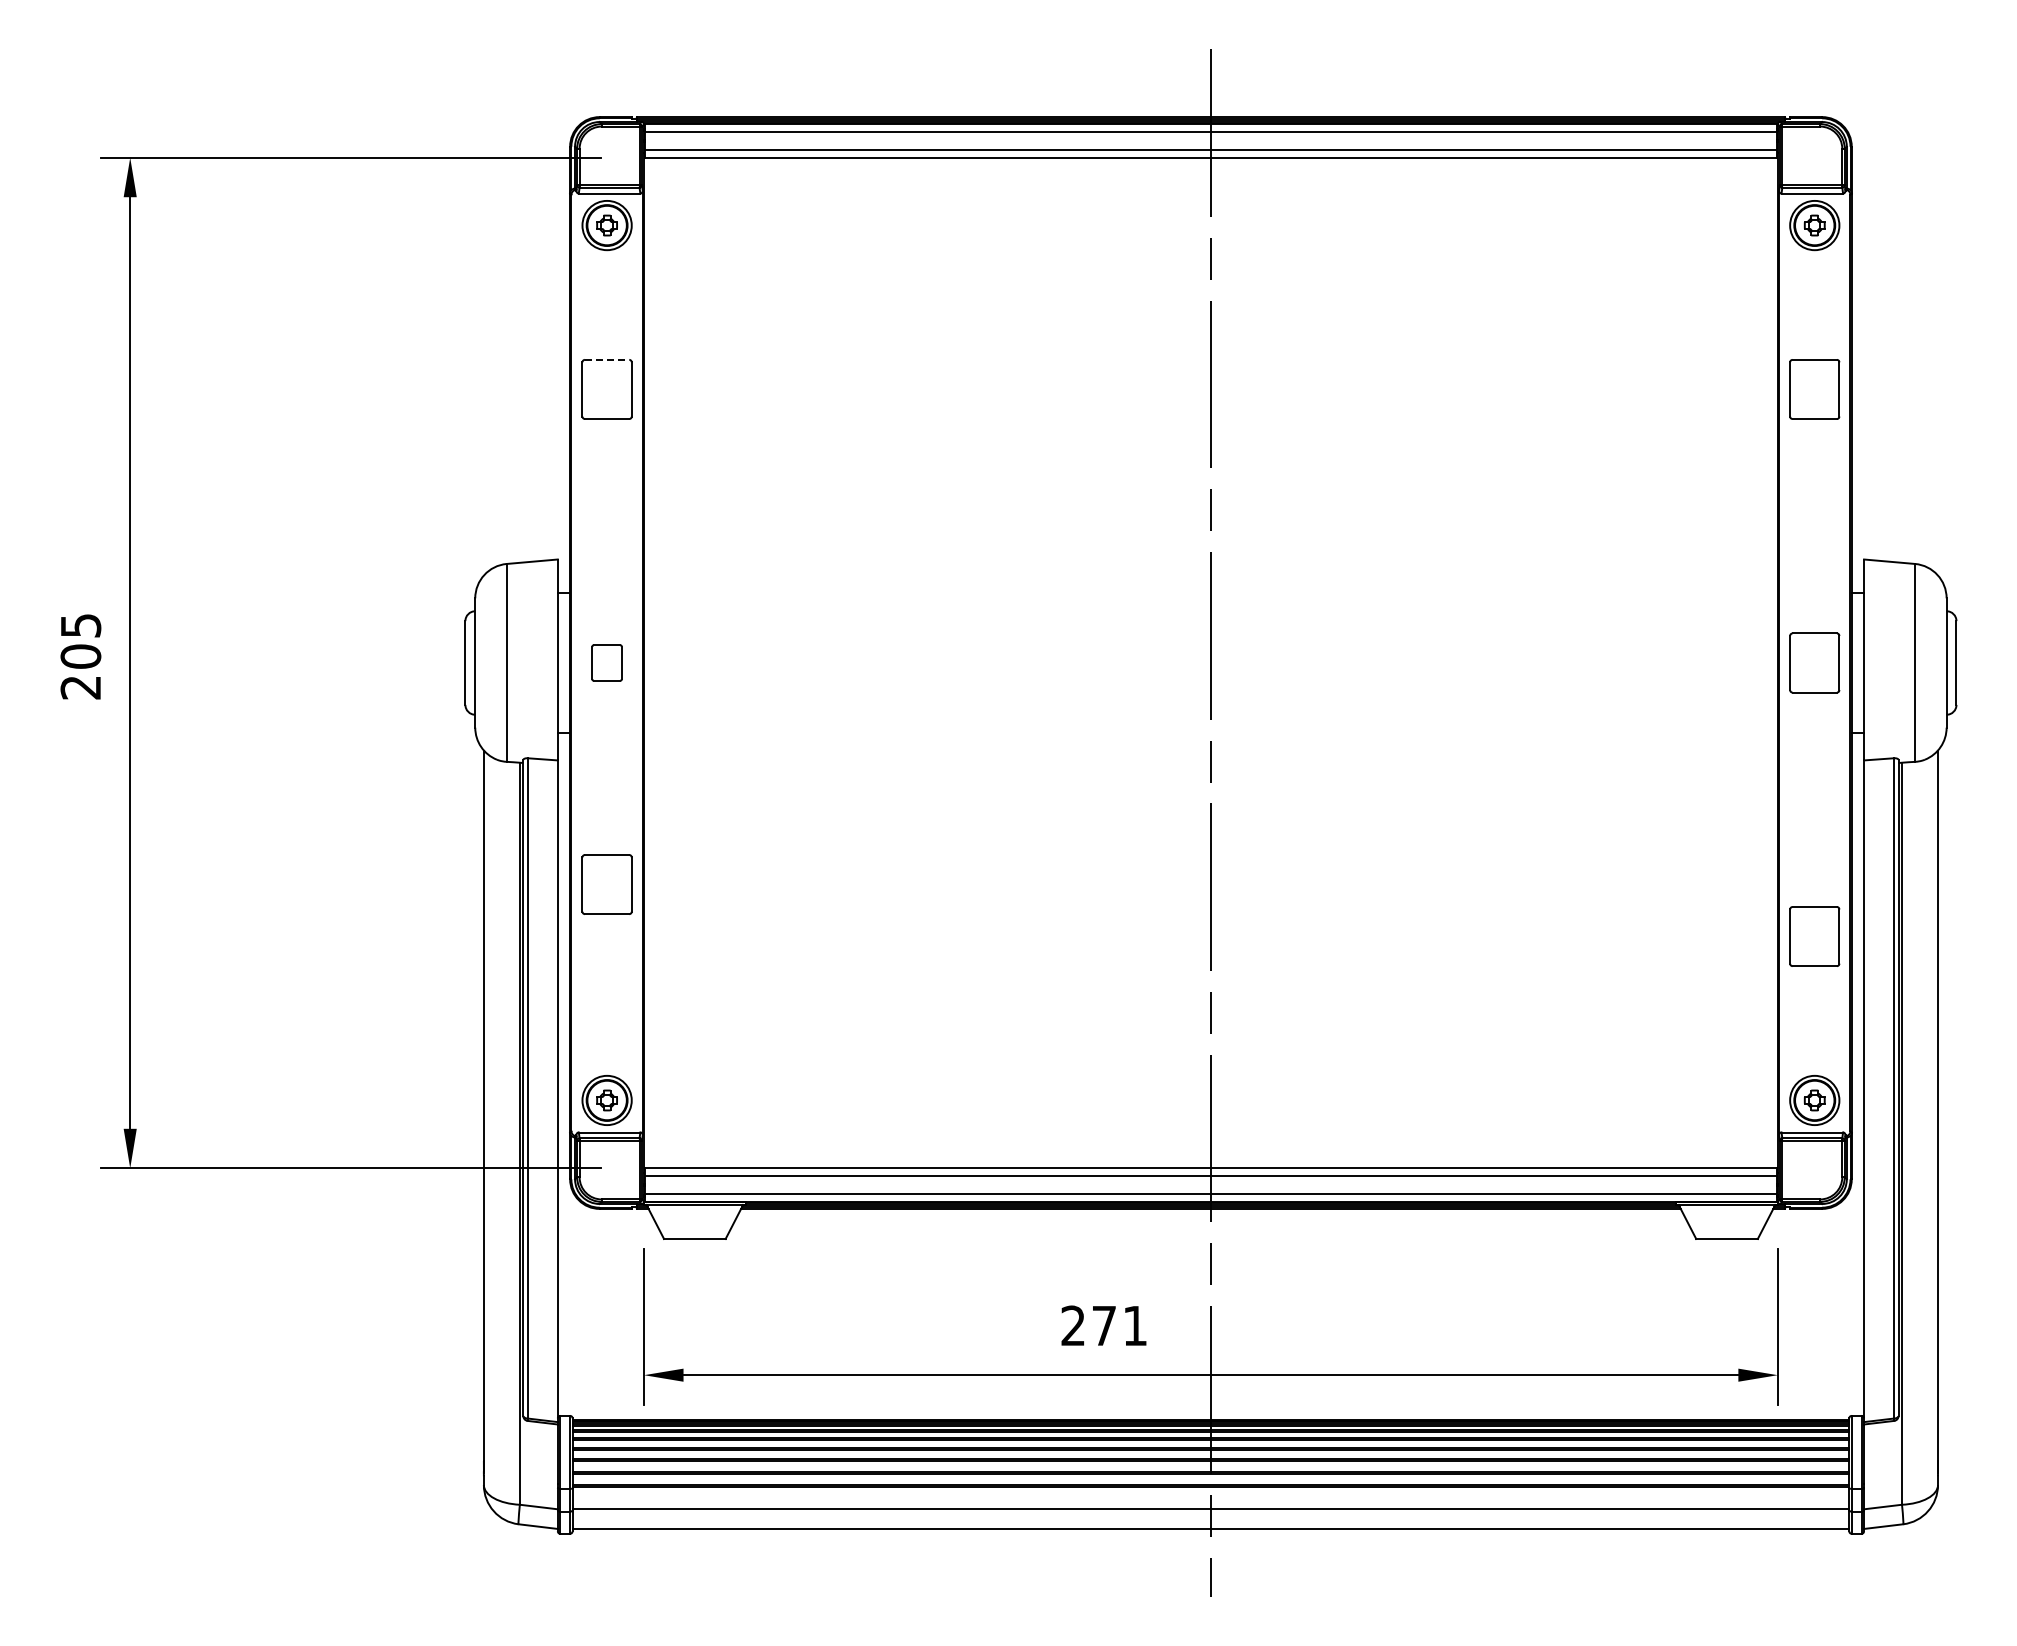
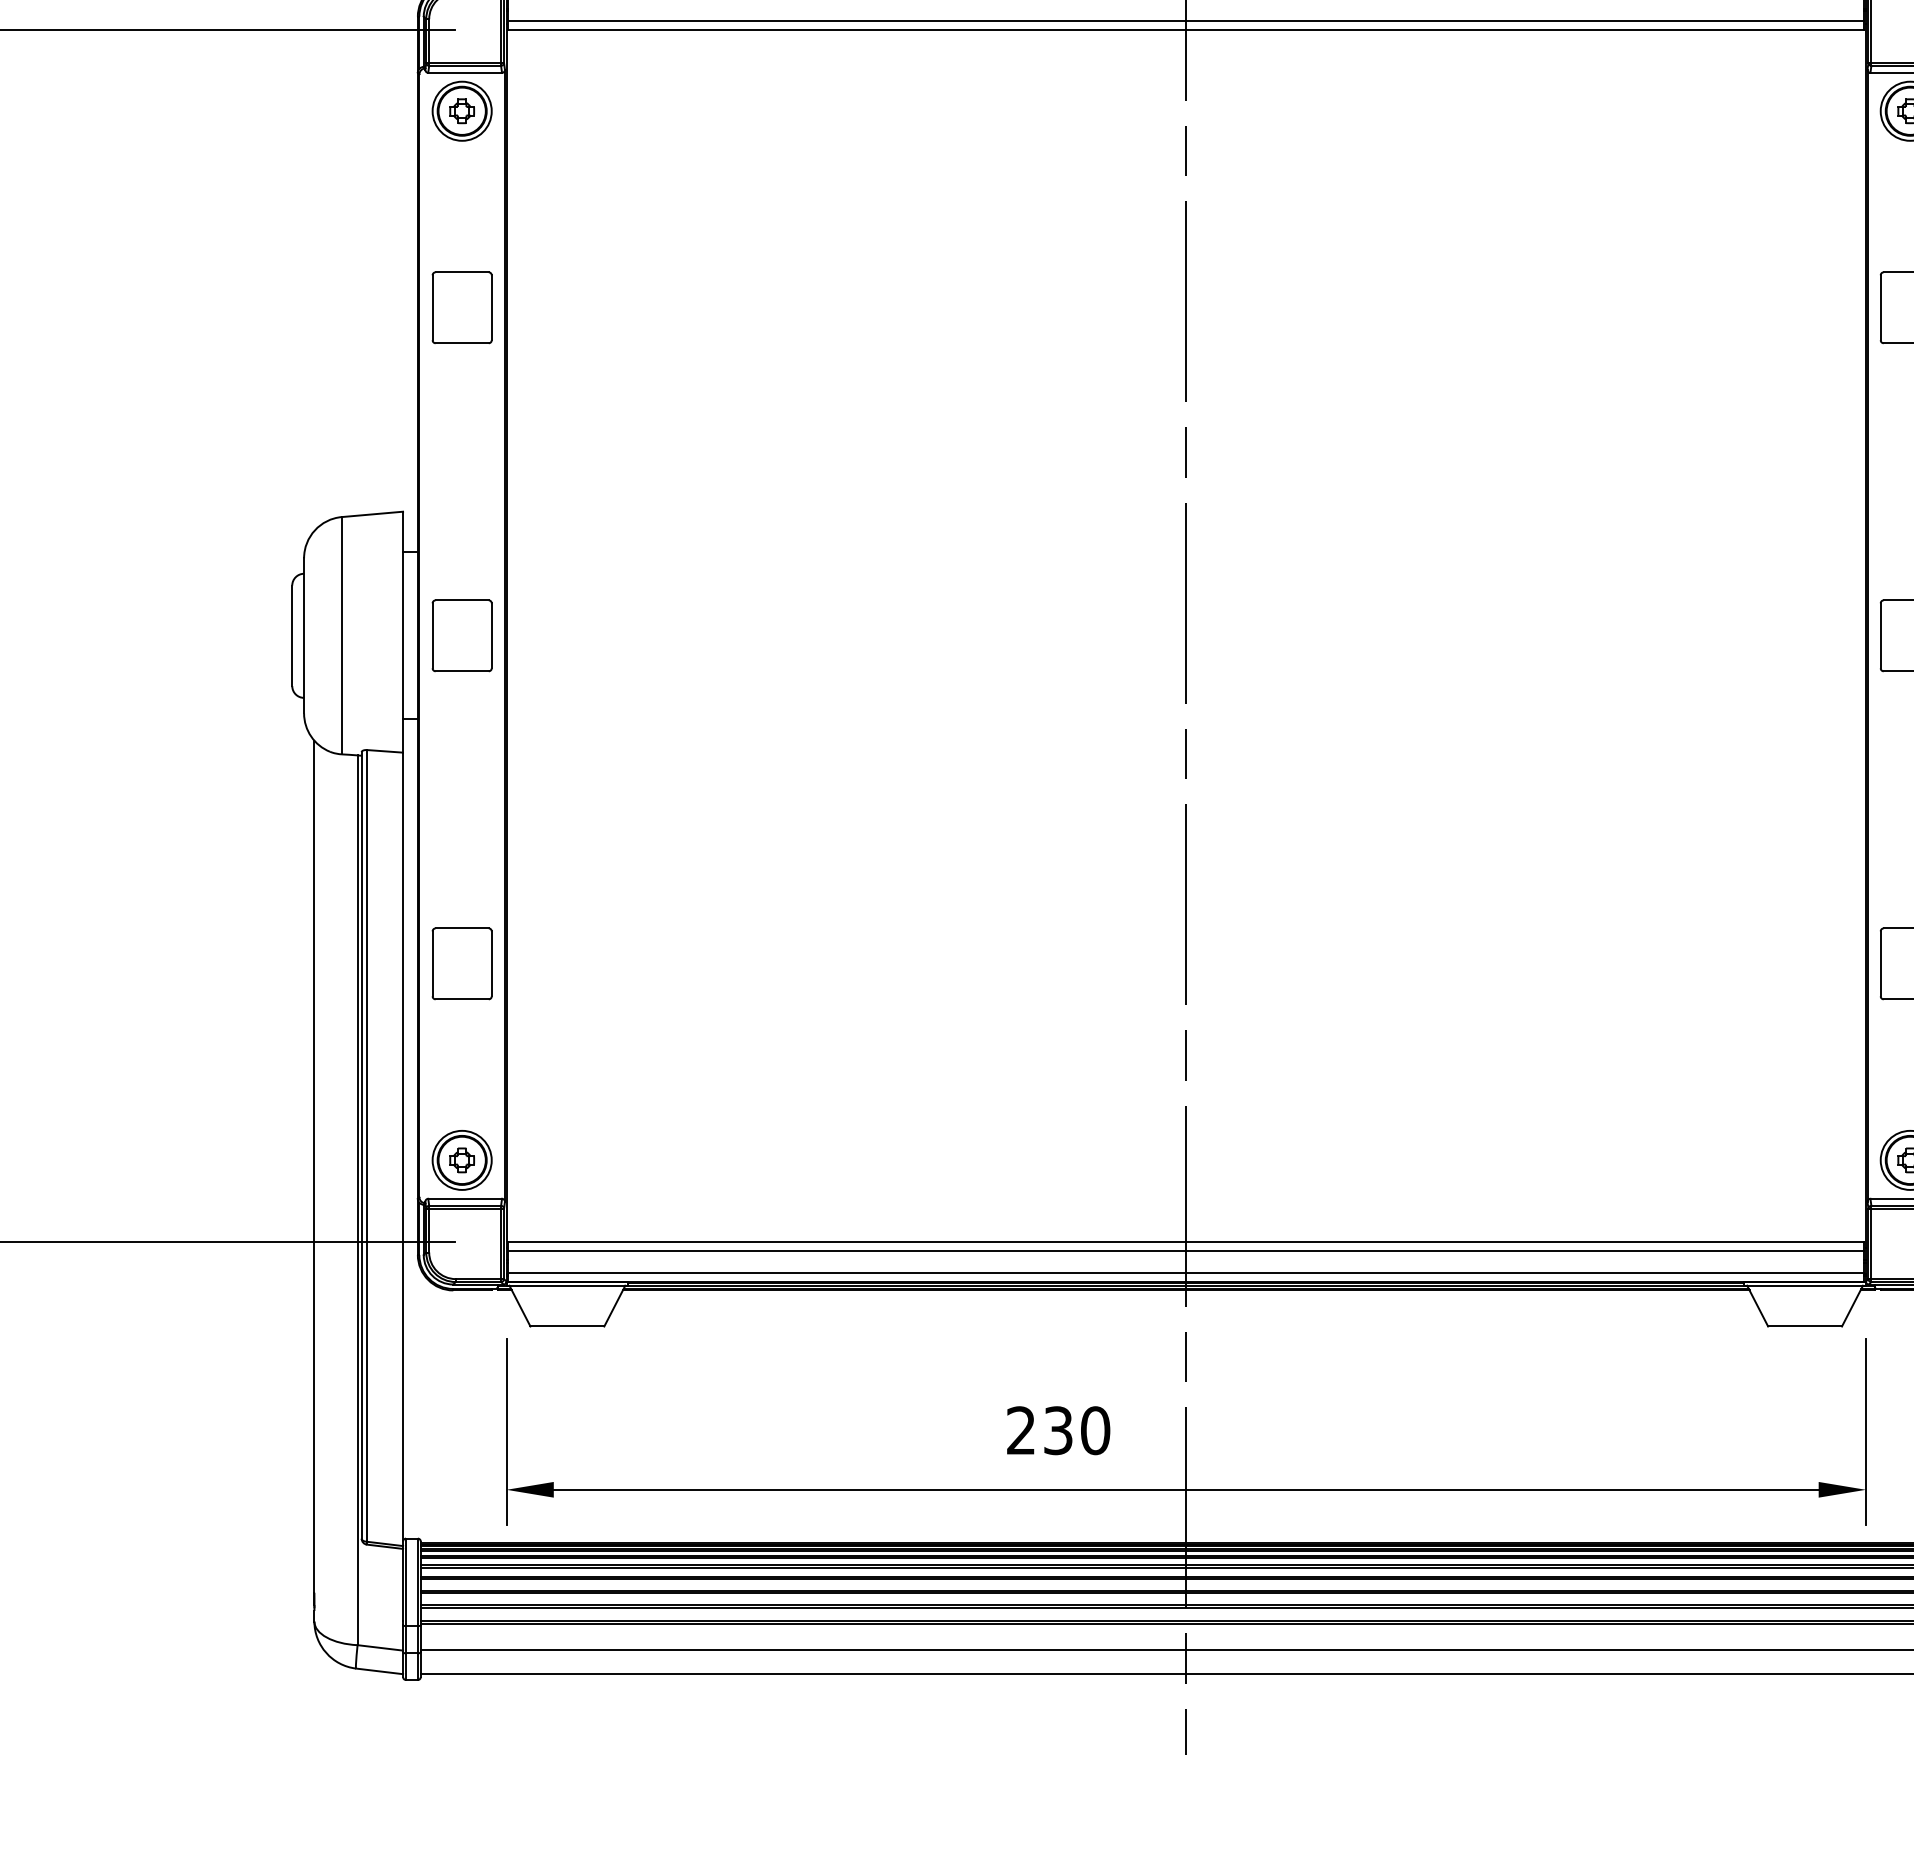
line: (607, 359) -> (462, 271), dashed -> solid
part: (606, 662) -> (461, 635), size x1.67
part: (606, 884) -> (461, 963), moved
text: (1119, 1325) -> (1076, 1430), 271 -> 230

